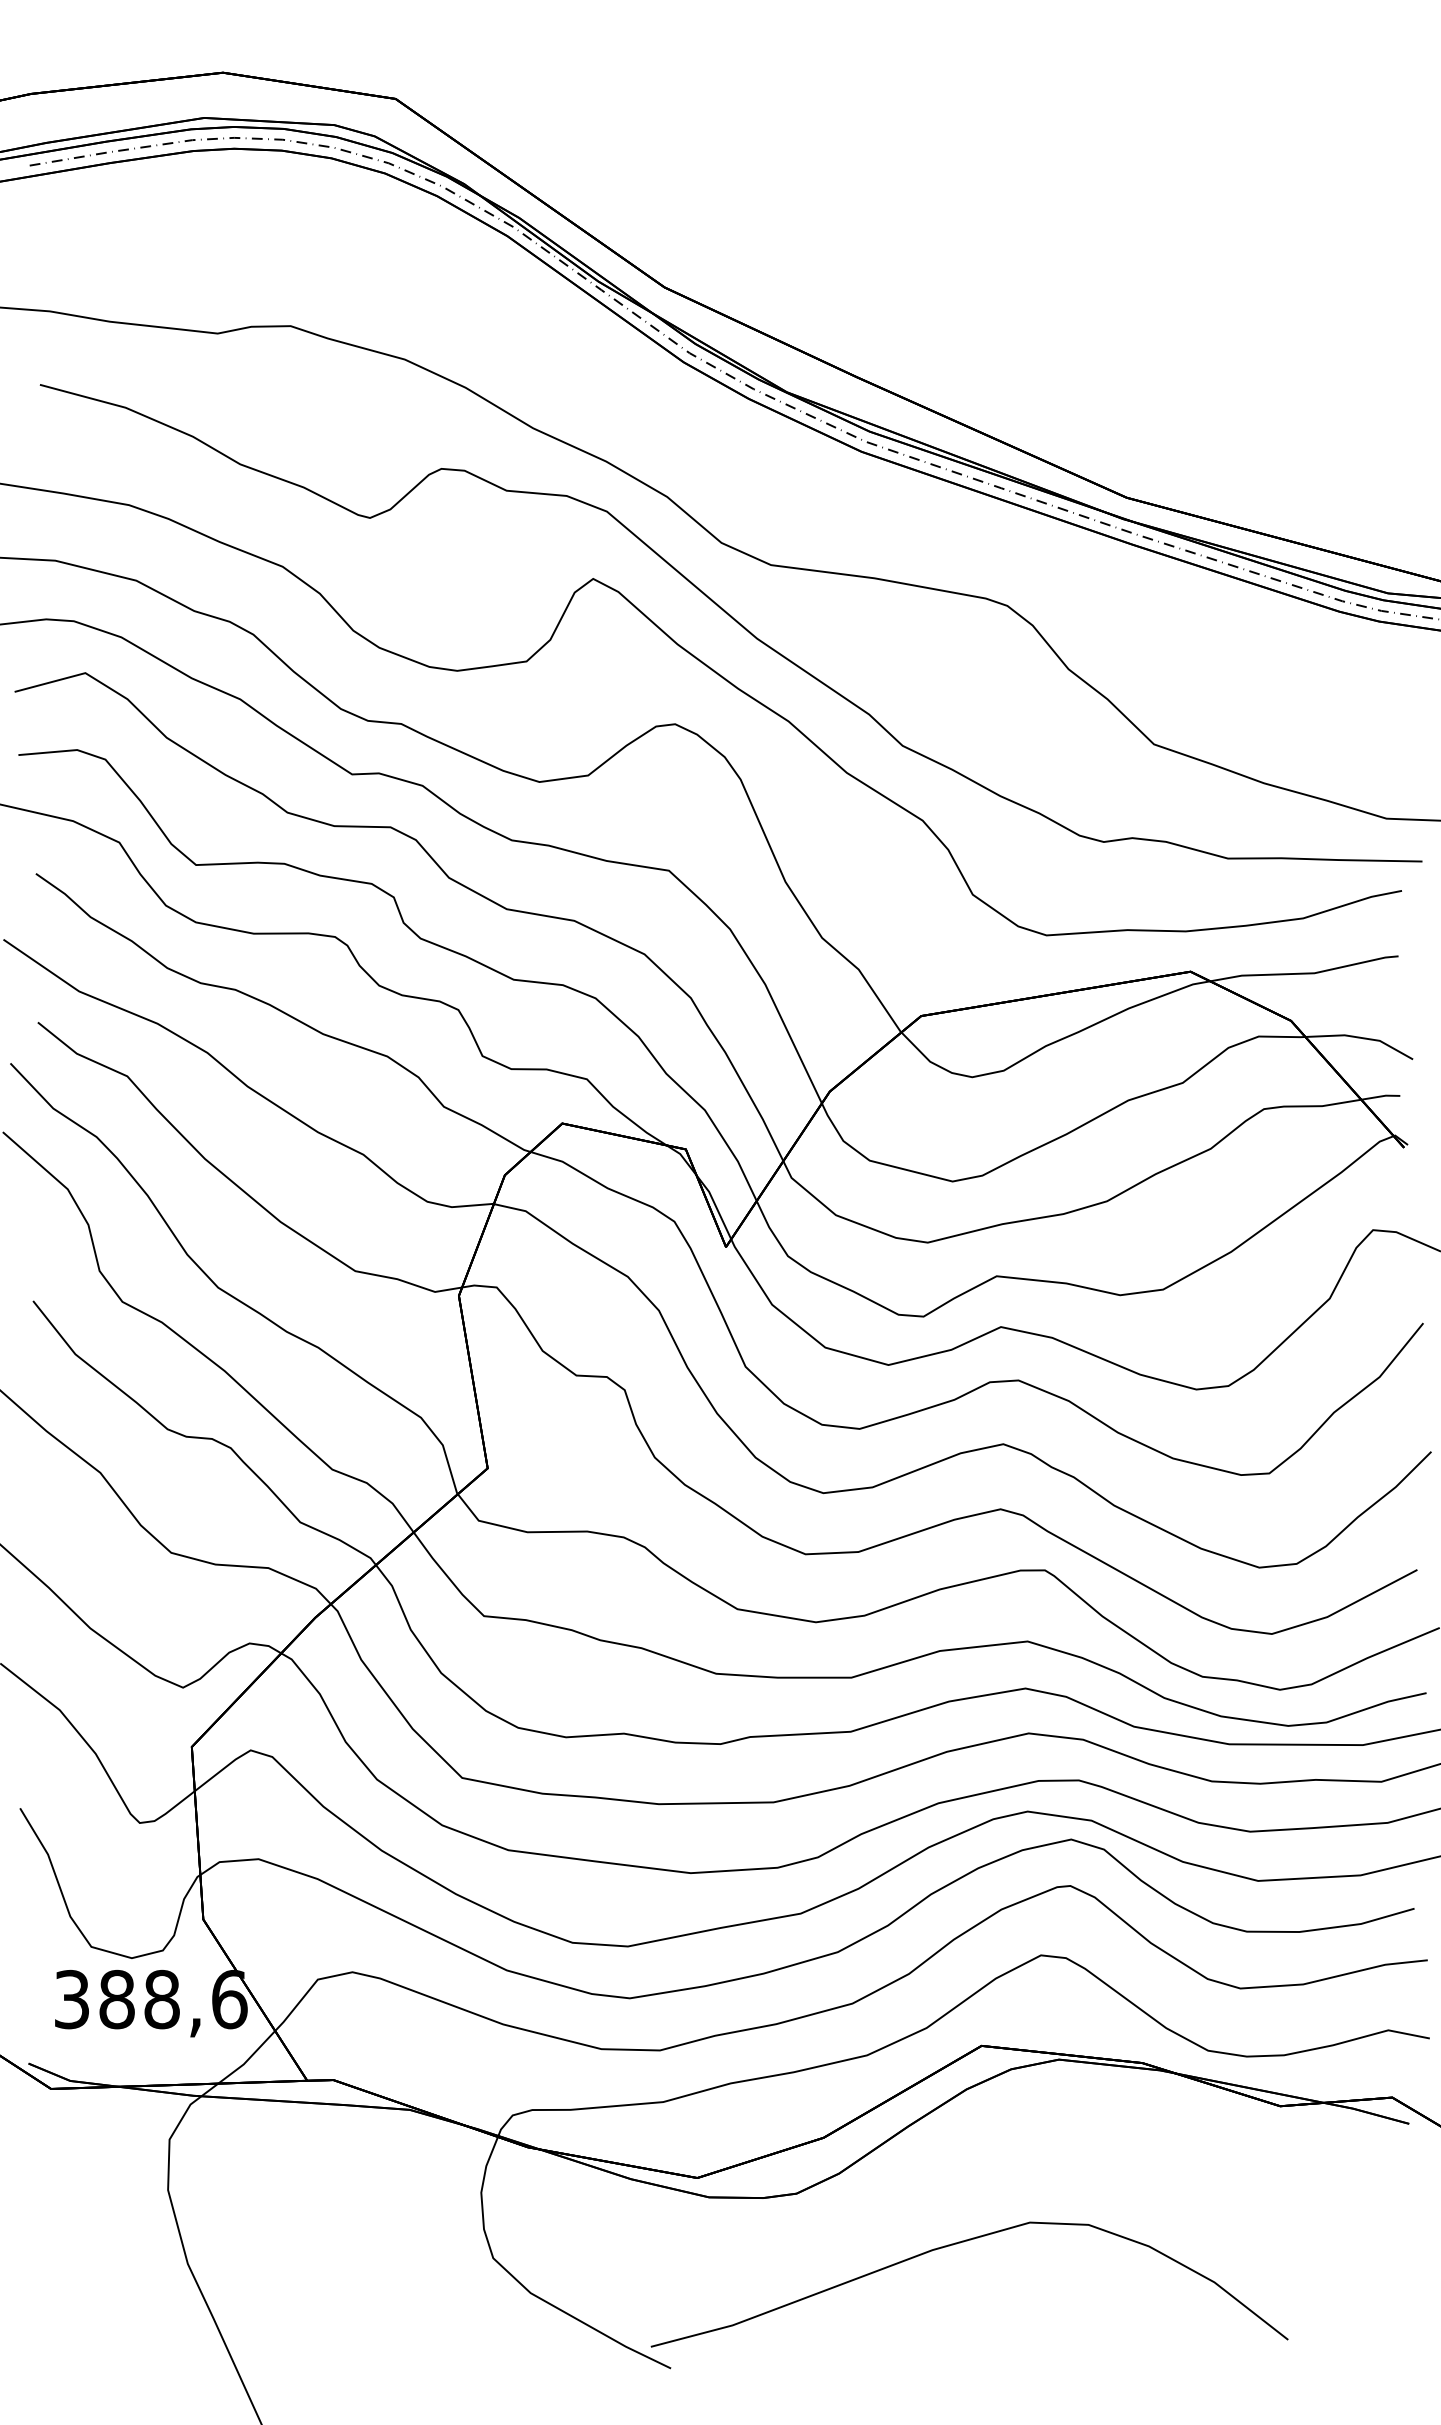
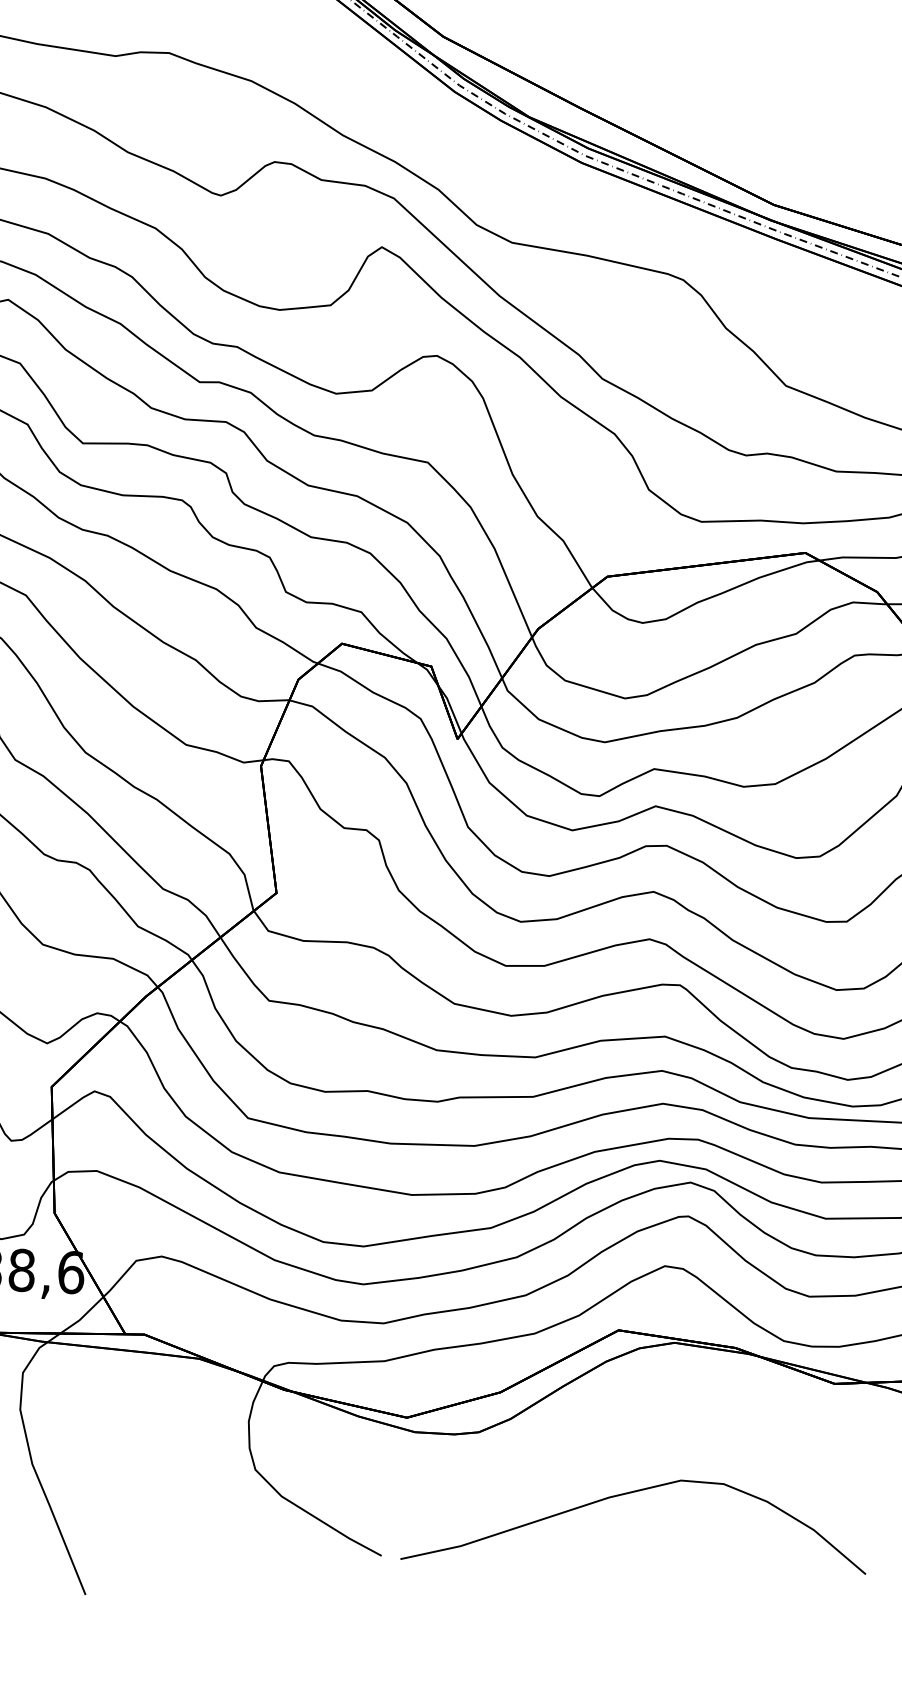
curve: (960, 2243) -> (629, 1493), moved

